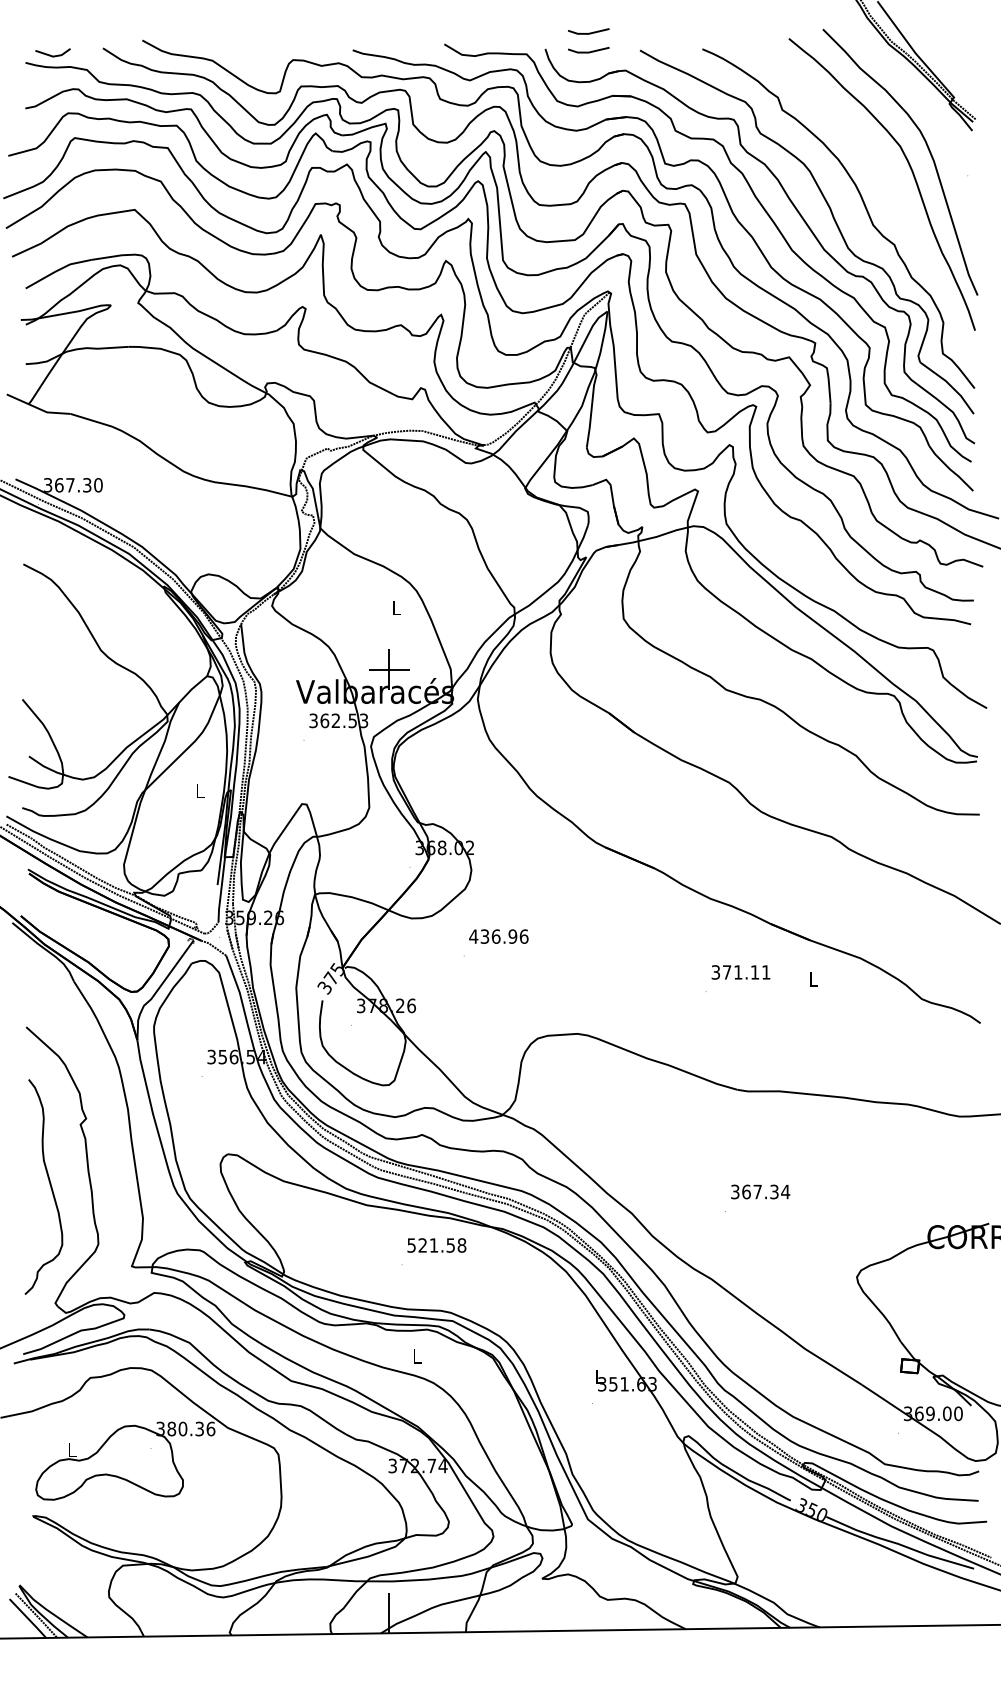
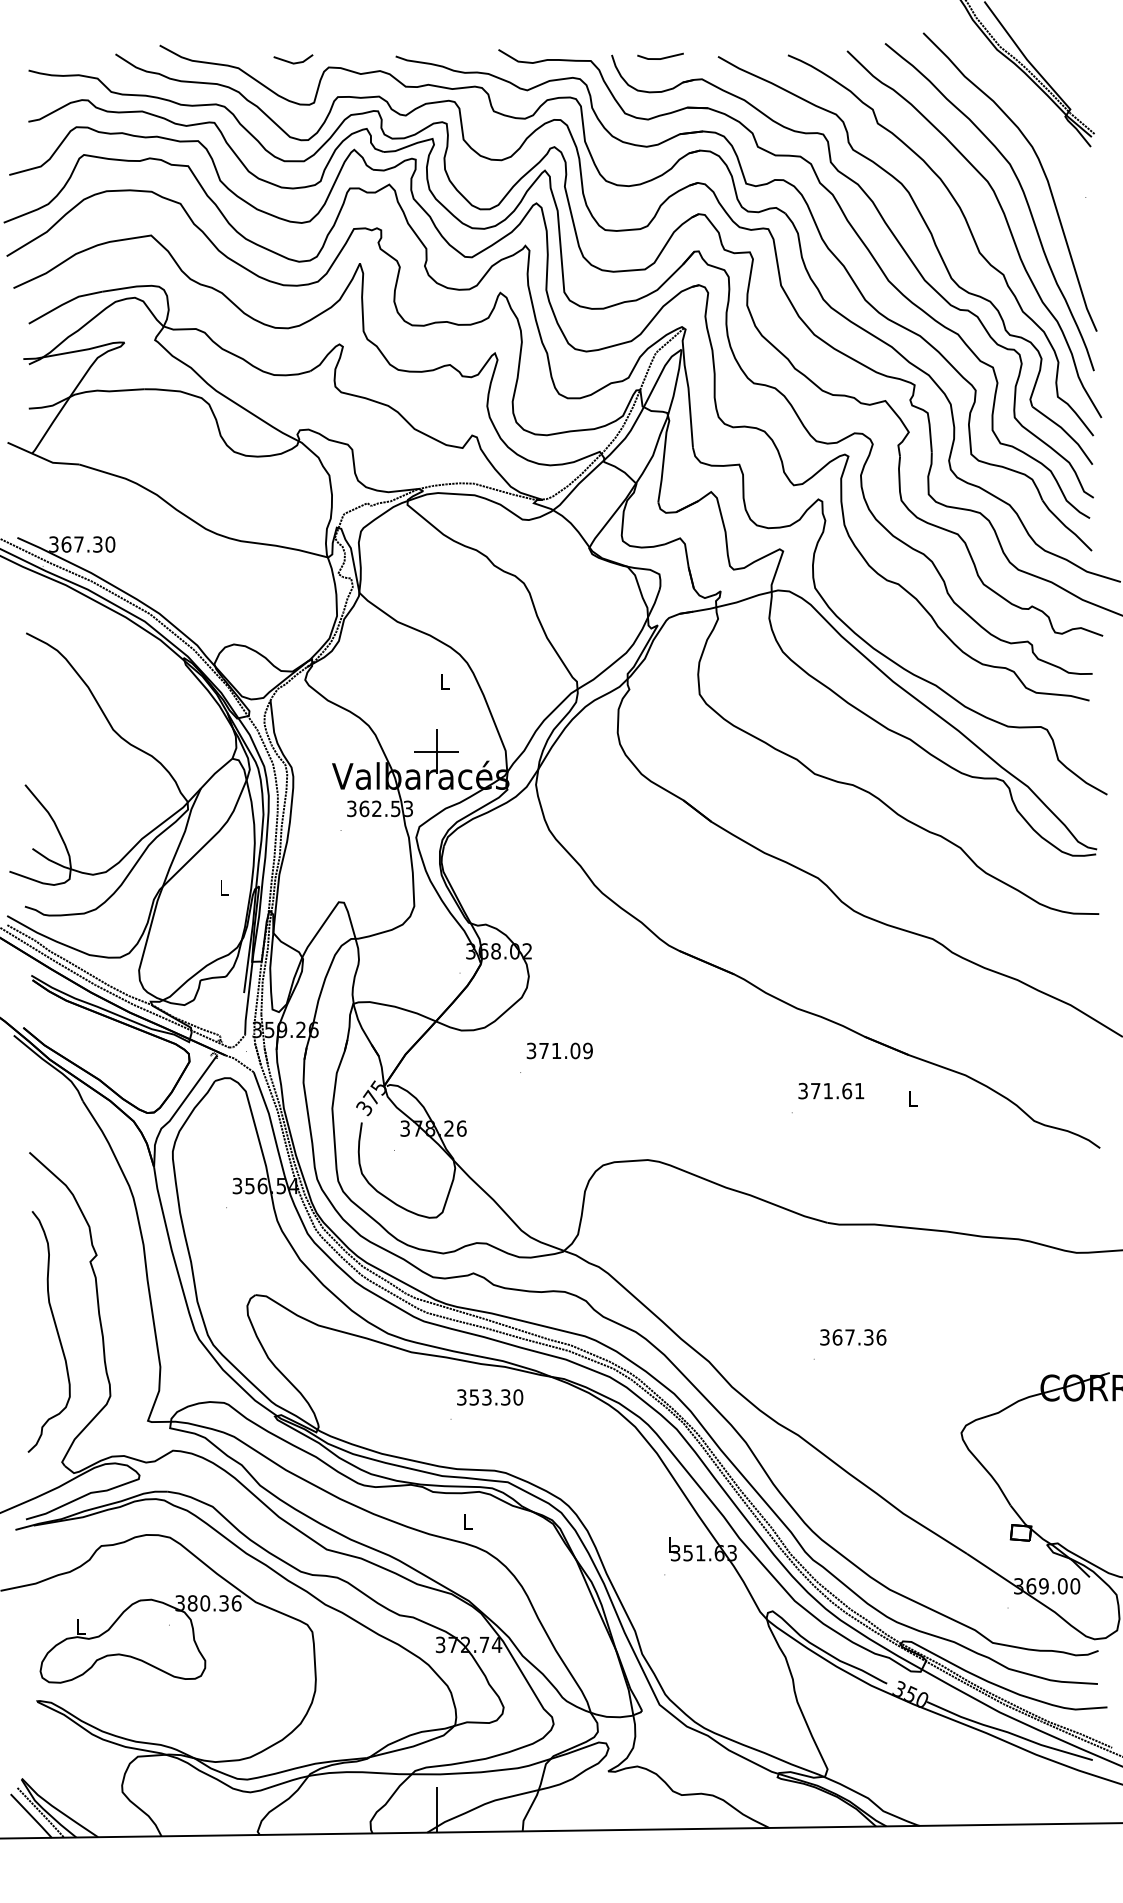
line: (589, 32) -> (661, 36), removed
line: (53, 55) -> (293, 62), moved
curve: (897, 199) -> (1006, 223), added
text: (498, 936) -> (559, 1050), 436.96 -> 371.09
text: (755, 971) -> (847, 1090), 371.11 -> 371.61
text: (785, 1192) -> (881, 1337), 367.34 -> 367.36
text: (437, 1245) -> (490, 1397), 521.58 -> 353.30

